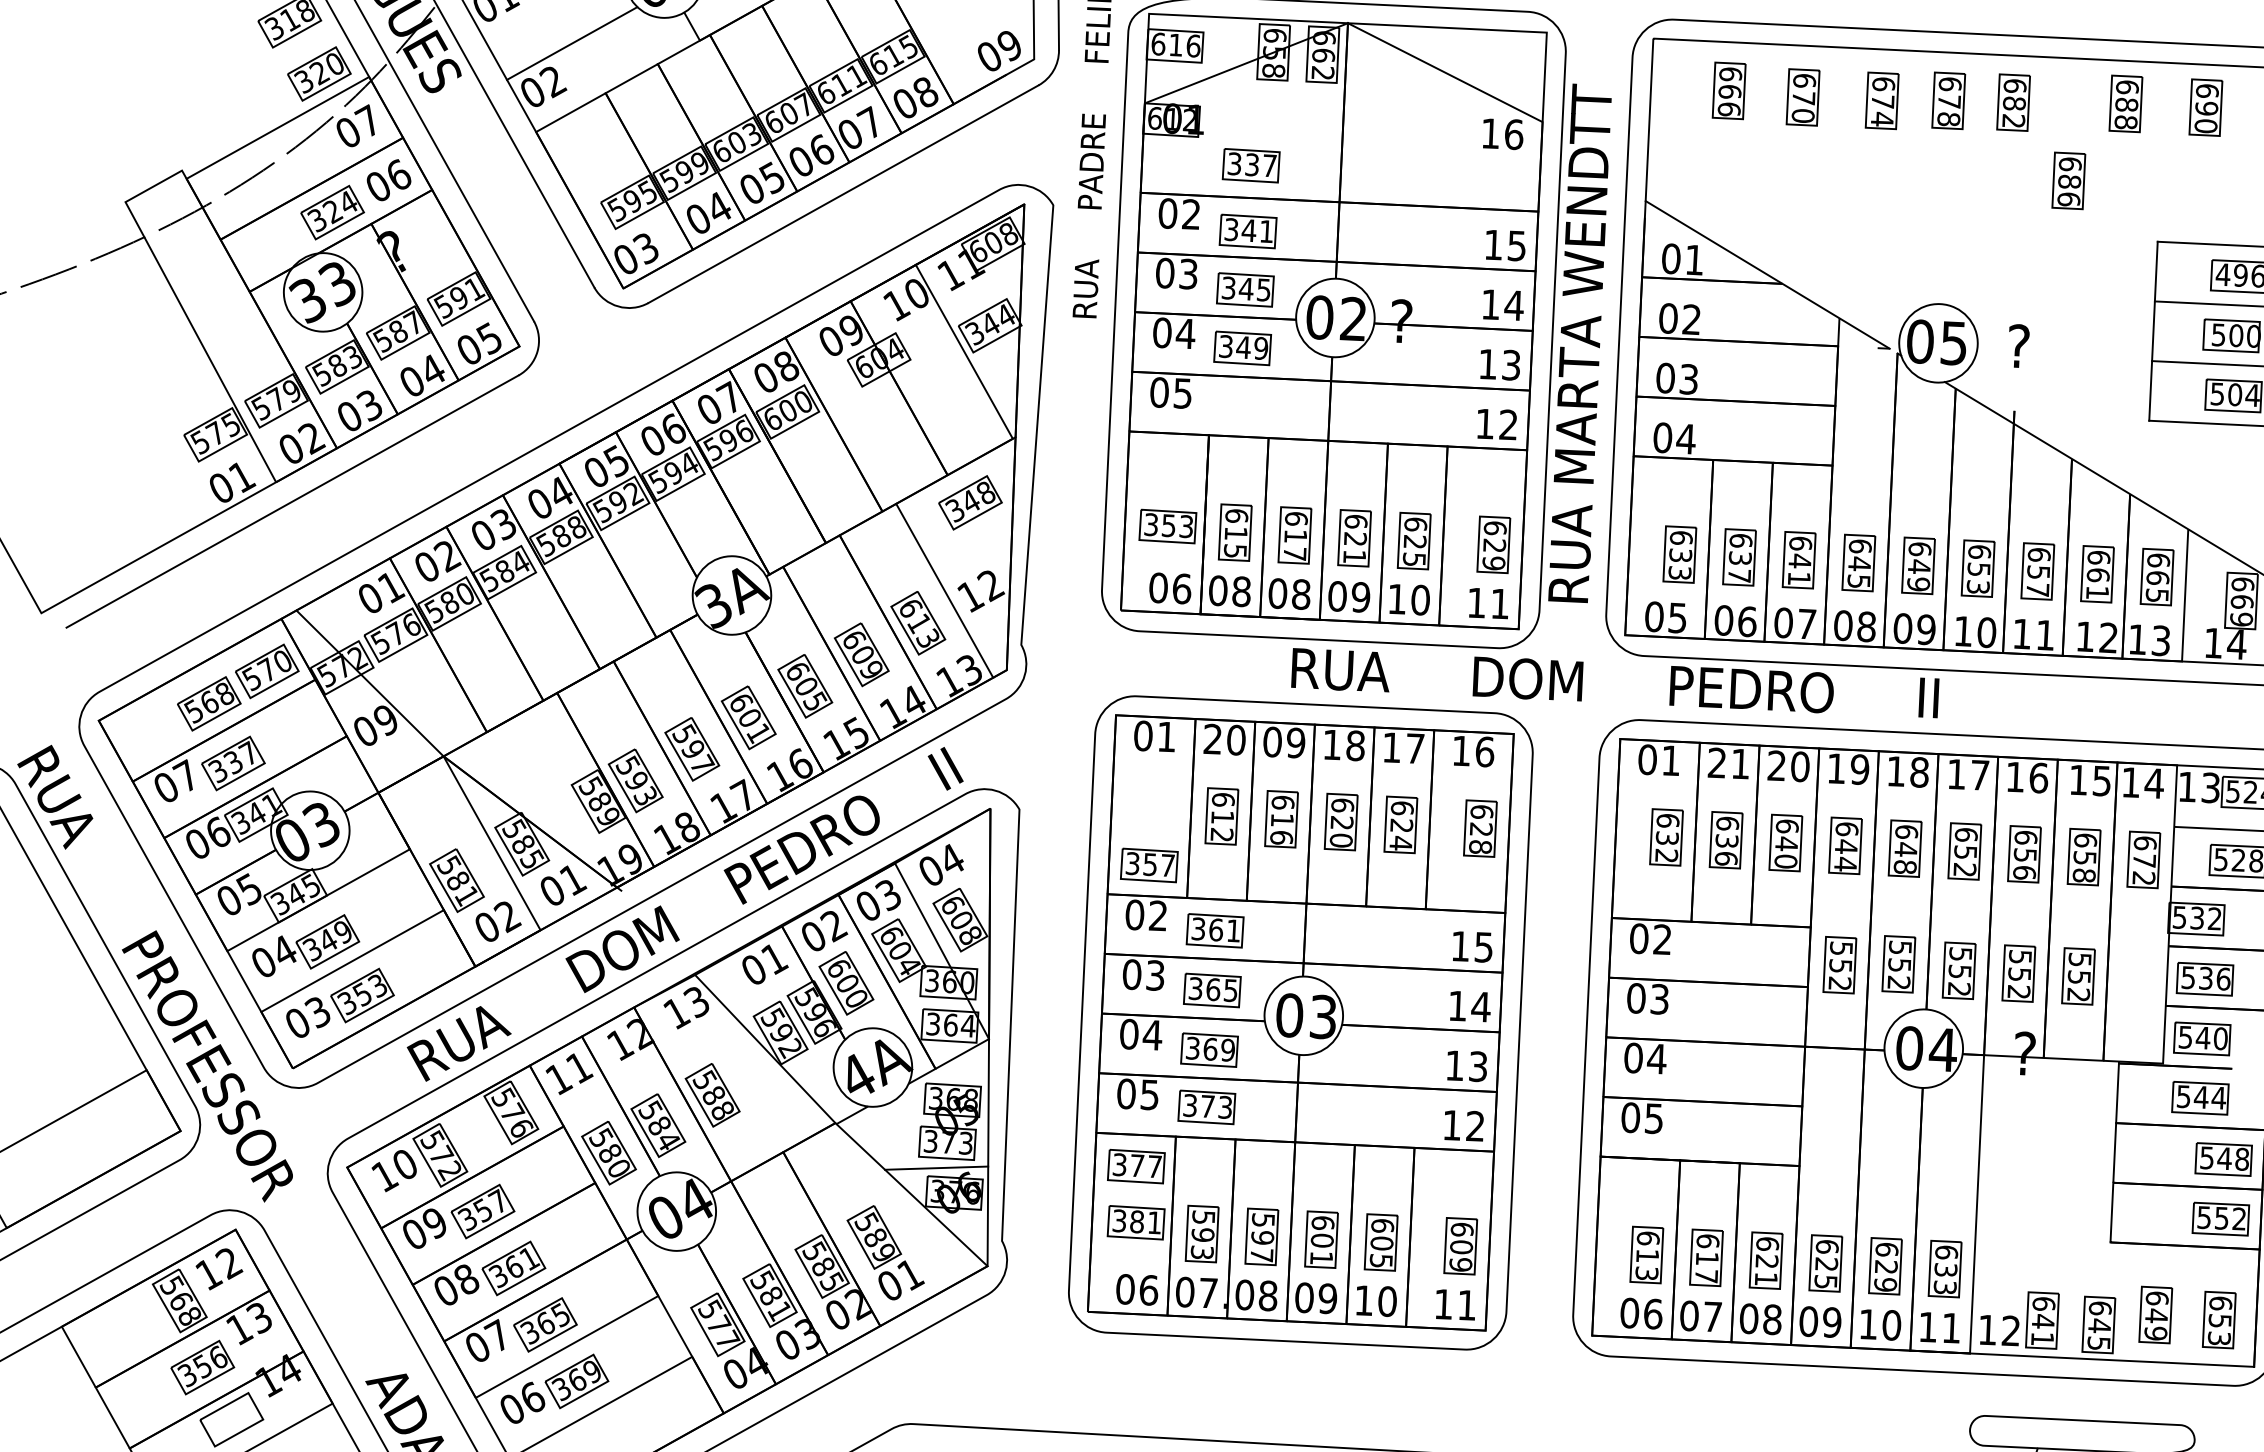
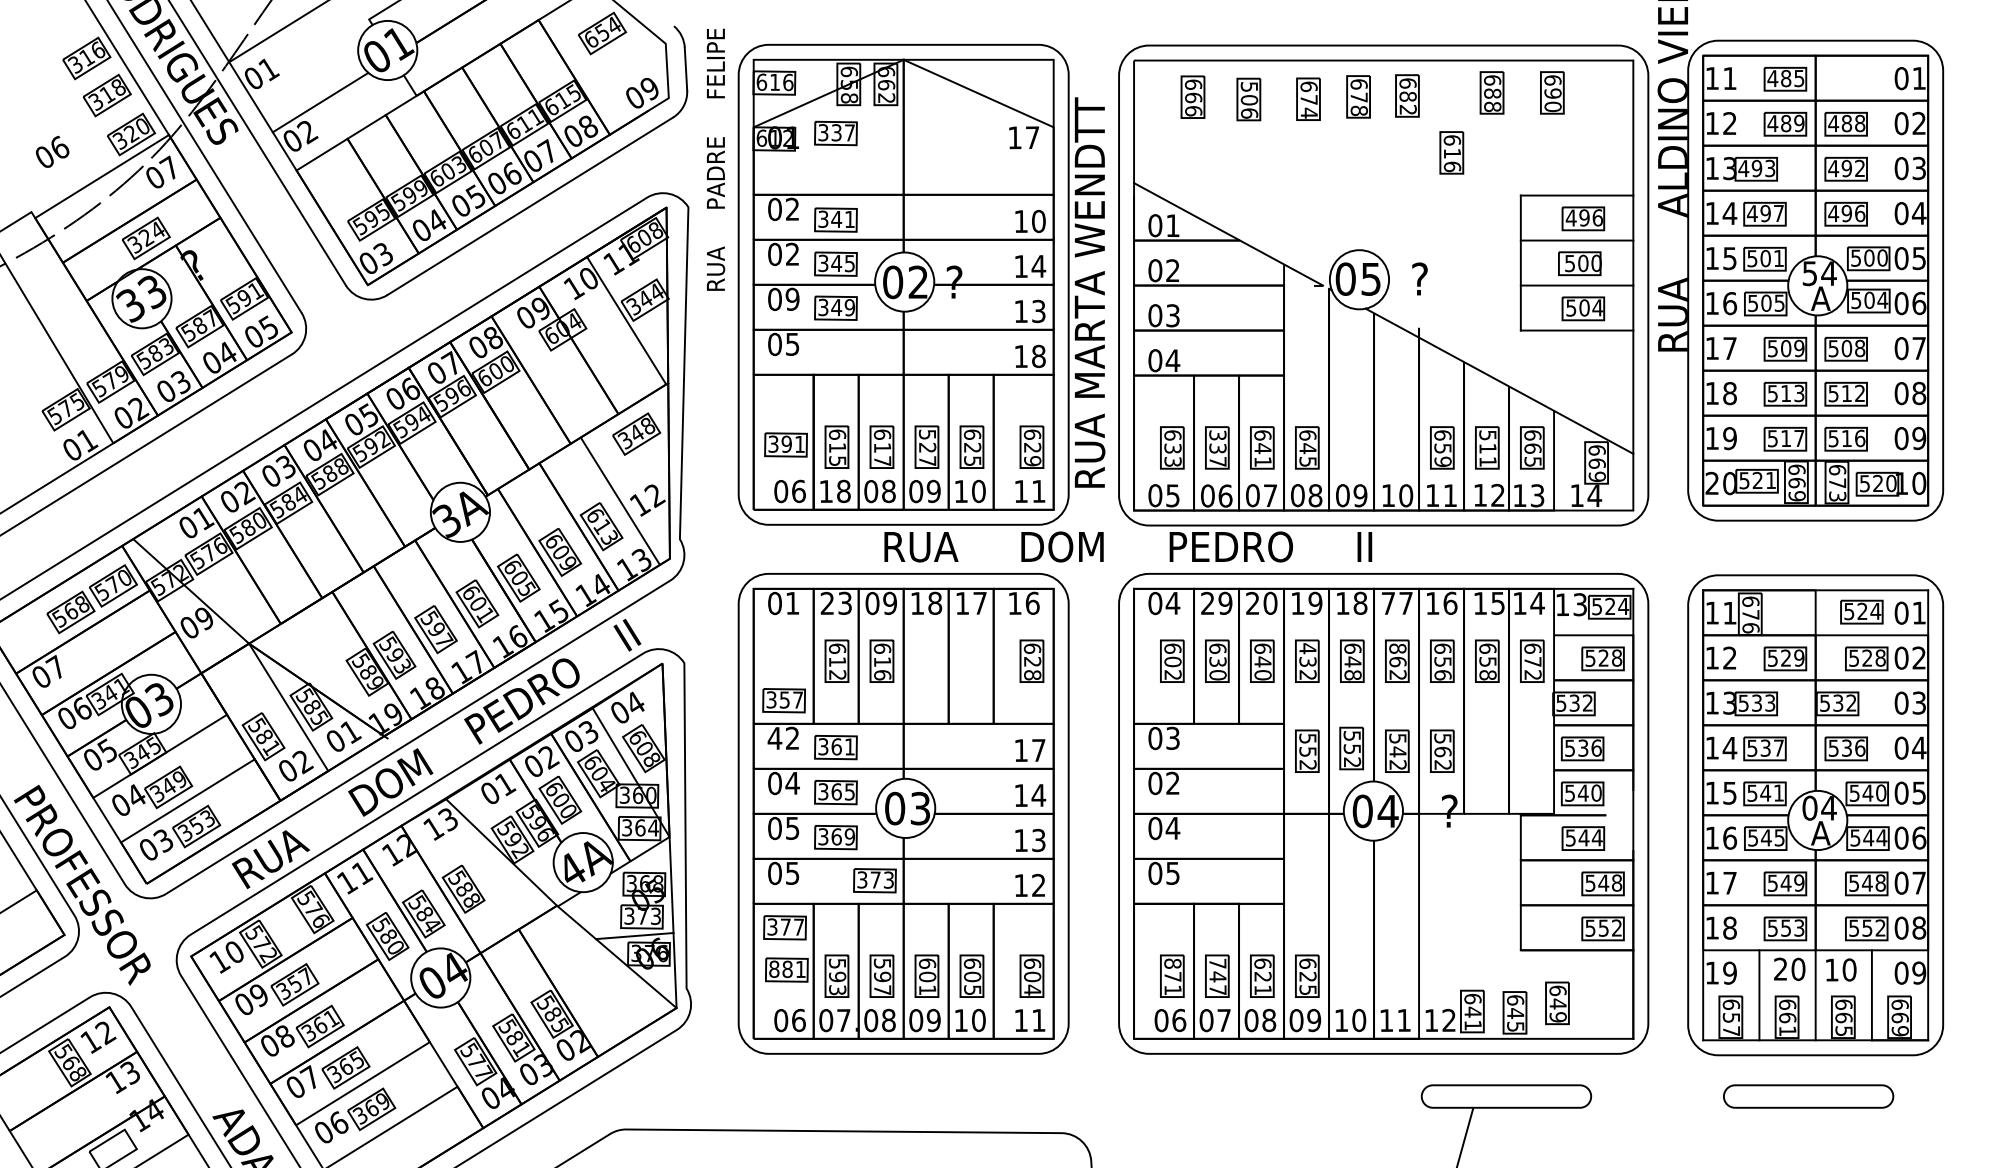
text: (1803, 97) -> (1249, 99), 670 -> 506
text: (1513, 134) -> (1032, 137), 16 -> 17
part: (1250, 165) -> (835, 133), moved
text: (388, 179) -> (52, 151), moved
text: (2069, 181) -> (1452, 153), 686 -> 616
text: (1516, 246) -> (1038, 221), 15 -> 10
text: (1188, 274) -> (792, 254), 03 -> 02
text: (1185, 332) -> (792, 298), 04 -> 09
text: (1508, 425) -> (1038, 356), 12 -> 18
text: (1176, 526) -> (792, 444), 353 -> 391
text: (1355, 538) -> (927, 447), 621 -> 527
text: (1740, 540) -> (1217, 435), 637 -> 337
part: (1918, 565) -> (1352, 447), removed
text: (2098, 565) -> (1487, 441), 661 -> 511
part: (1978, 568) -> (1397, 447), removed
text: (2037, 589) -> (1442, 461), 657 -> 659
text: (1218, 590) -> (826, 491), 08 -> 18
text: (1236, 739) -> (845, 602), 20 -> 23
text: (1670, 760) -> (1172, 603), 01 -> 04
text: (1740, 762) -> (1225, 602), 21 -> 29
part: (232, 763) -> (90, 656), removed
text: (1956, 774) -> (1388, 603), 17 -> 77
part: (1340, 821) -> (926, 660), removed
part: (1400, 823) -> (971, 660), removed
text: (1666, 837) -> (1172, 661), 632 -> 602
text: (1965, 843) -> (1397, 655), 652 -> 862
text: (1845, 846) -> (1307, 661), 644 -> 432
text: (1725, 859) -> (1217, 675), 636 -> 630
text: (1134, 914) -> (774, 738), 02 -> 42
text: (1661, 939) -> (1172, 738), 02 -> 03
text: (1483, 947) -> (1038, 750), 15 -> 17
text: (1959, 971) -> (1397, 751), 552 -> 542
text: (2019, 973) -> (1442, 751), 552 -> 562
text: (1155, 974) -> (792, 782), 03 -> 04
part: (2078, 975) -> (1487, 750), removed
text: (1659, 999) -> (1172, 783), 03 -> 02
text: (1152, 1035) -> (792, 828), 04 -> 05
part: (1206, 1107) -> (874, 880), moved
text: (1119, 1219) -> (774, 968), 381 -> 881
text: (1707, 1250) -> (1217, 970), 617 -> 747
part: (884, 1252) -> (598, 1001), removed
text: (1647, 1255) -> (1172, 976), 613 -> 871
text: (1460, 1263) -> (1032, 989), 609 -> 604
part: (1885, 1265) -> (1352, 975), removed
part: (1945, 1268) -> (1397, 975), removed
part: (2219, 1319) -> (1605, 1004), removed
part: (202, 1366) -> (89, 1111), removed

